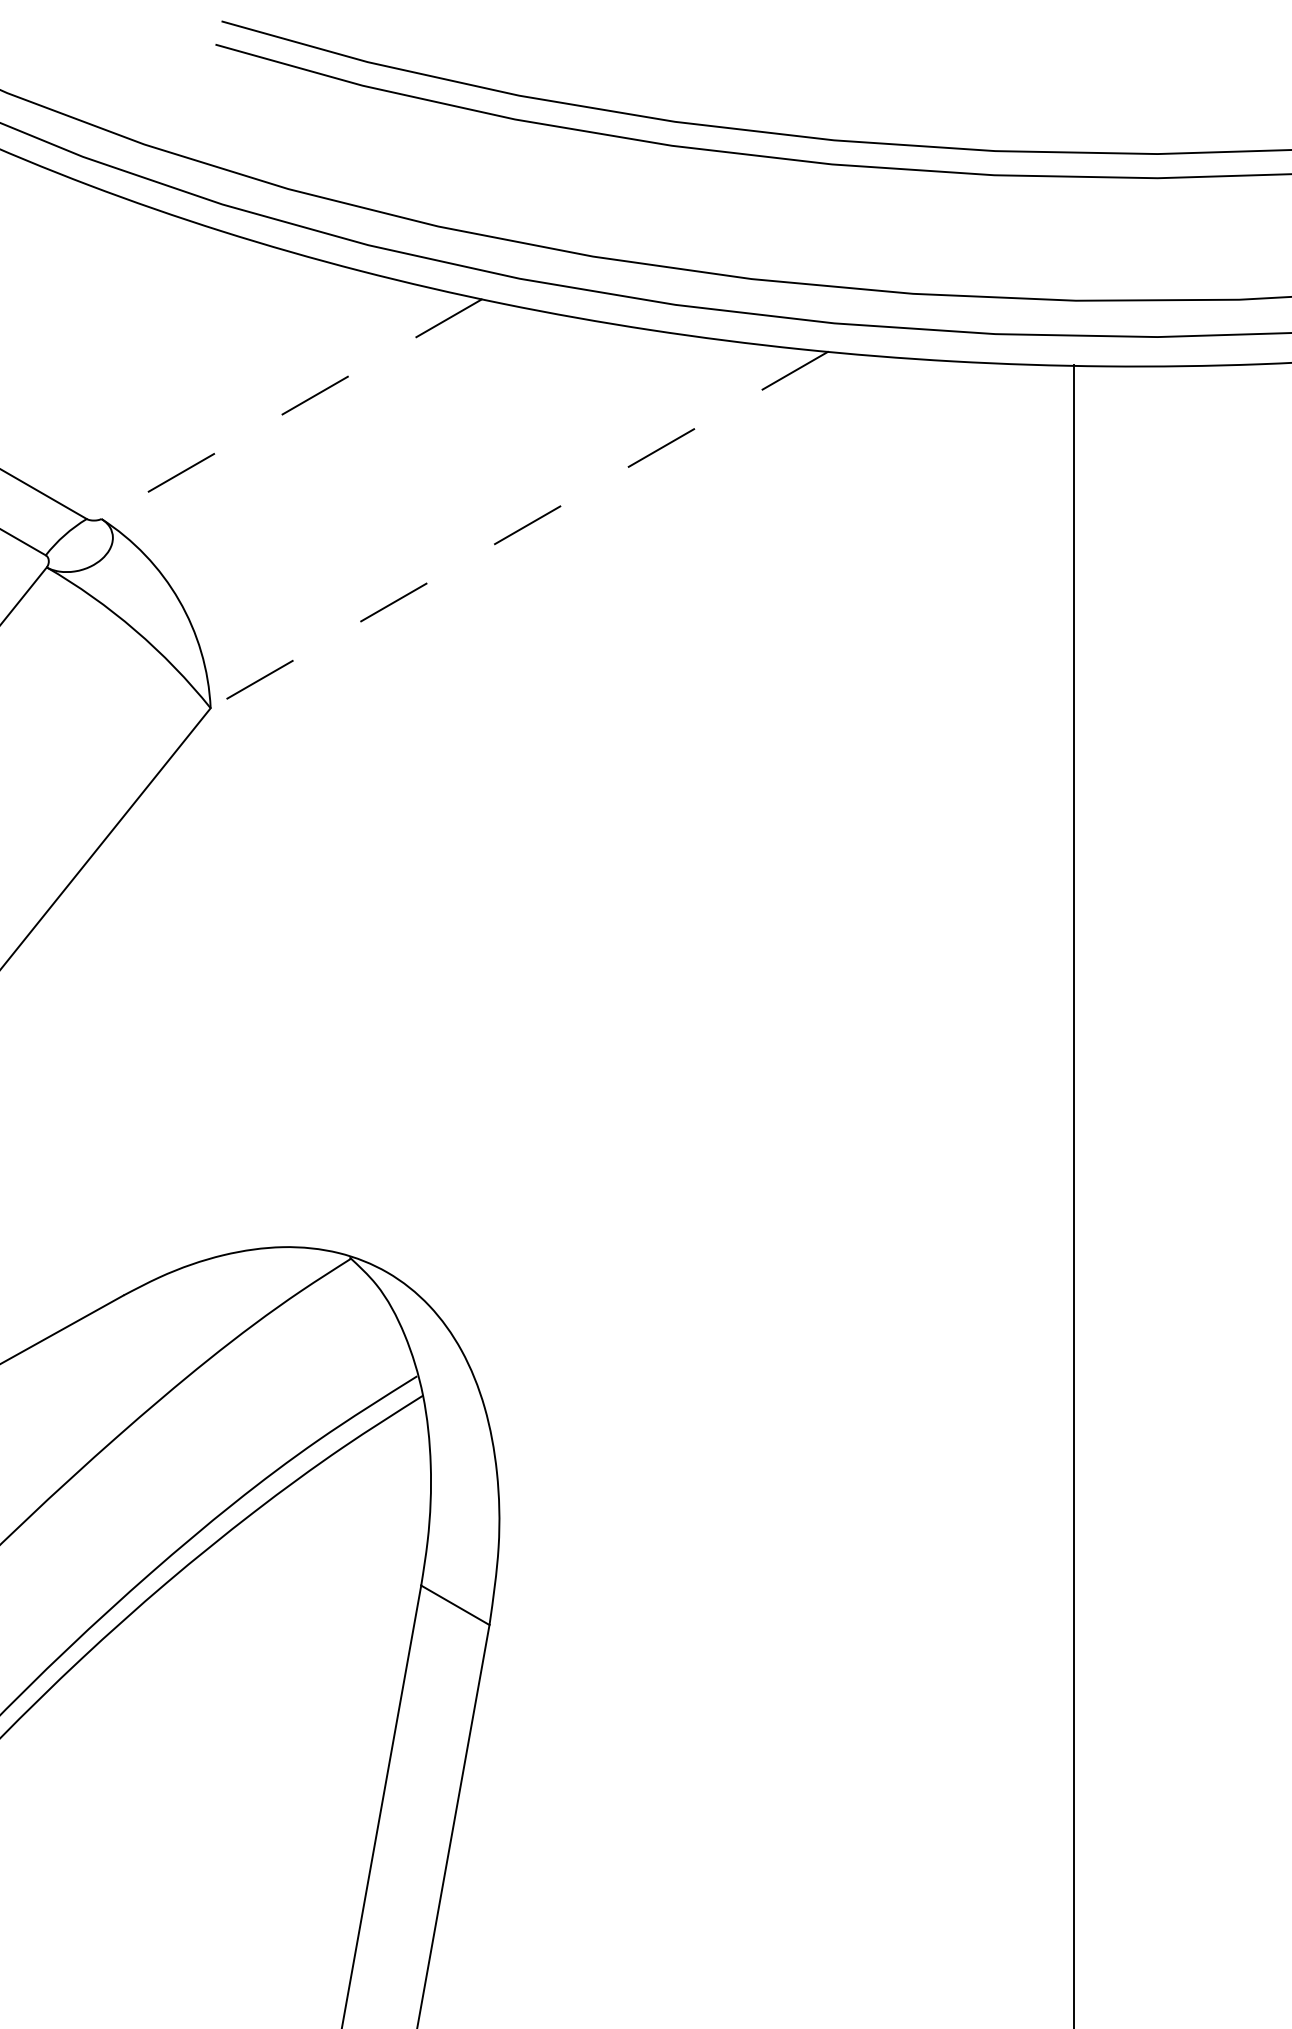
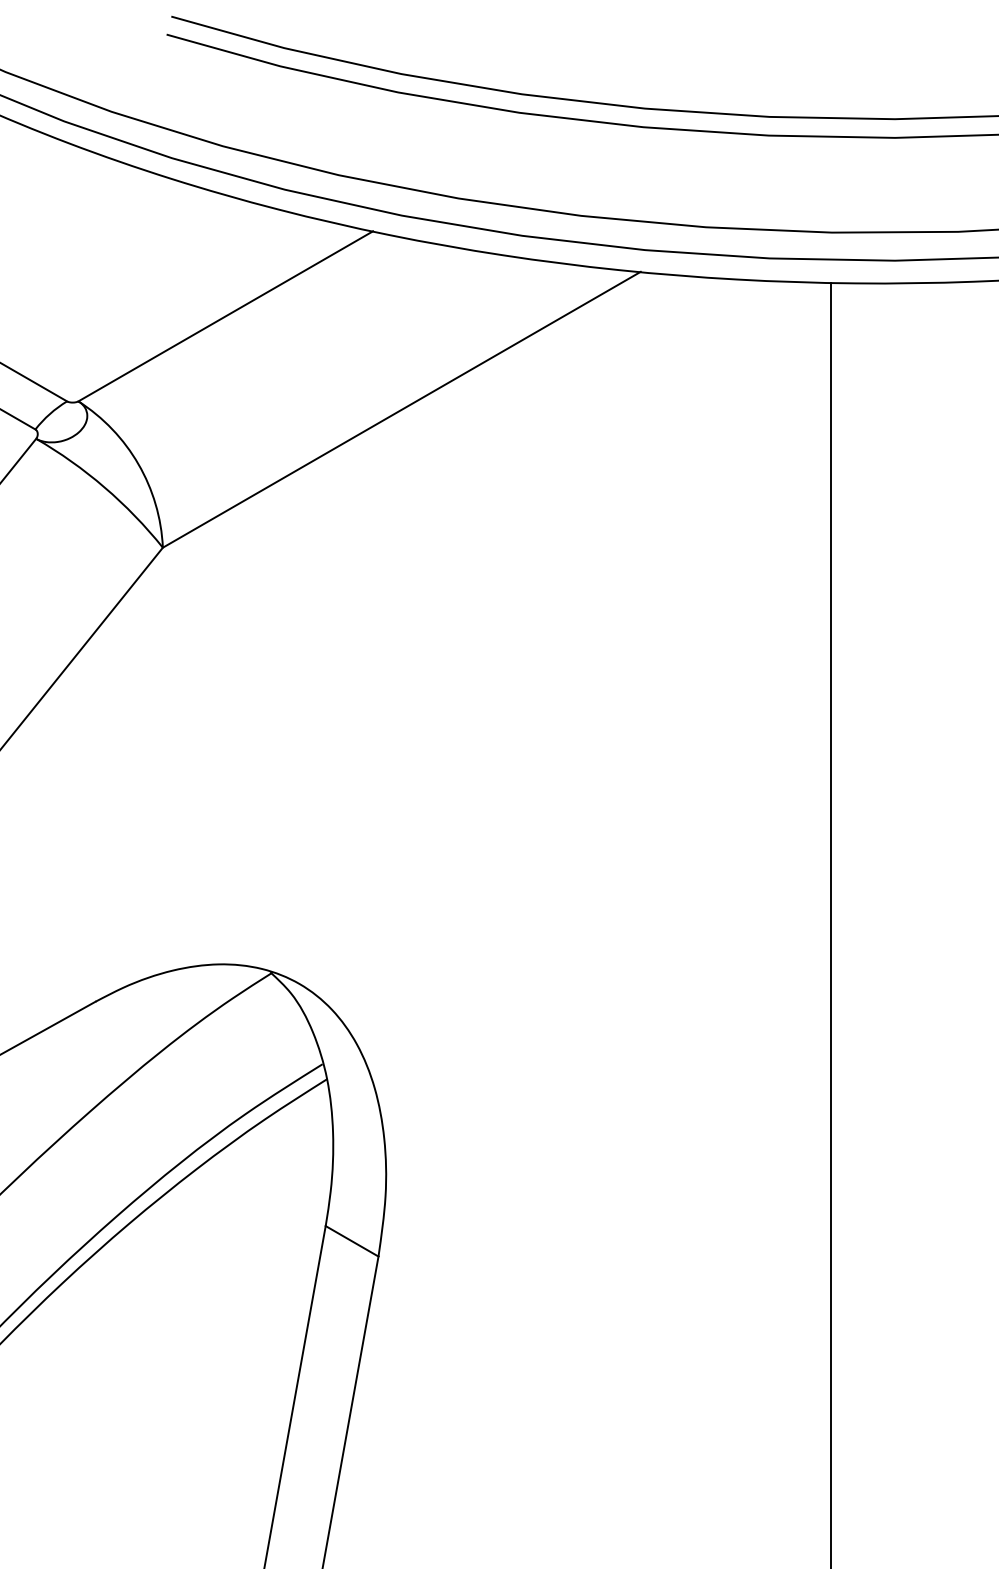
line: (291, 409) -> (225, 316), dashed -> solid
line: (519, 529) -> (401, 409), dashed -> solid

